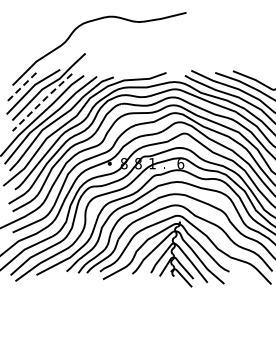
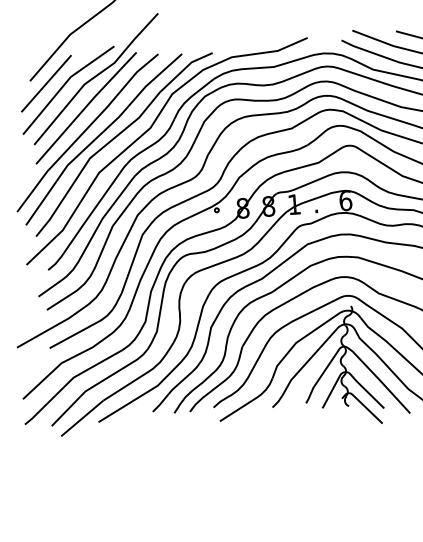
line: (21, 87) -> (46, 83), dashed -> solid
line: (42, 101) -> (86, 106), dashed -> solid

